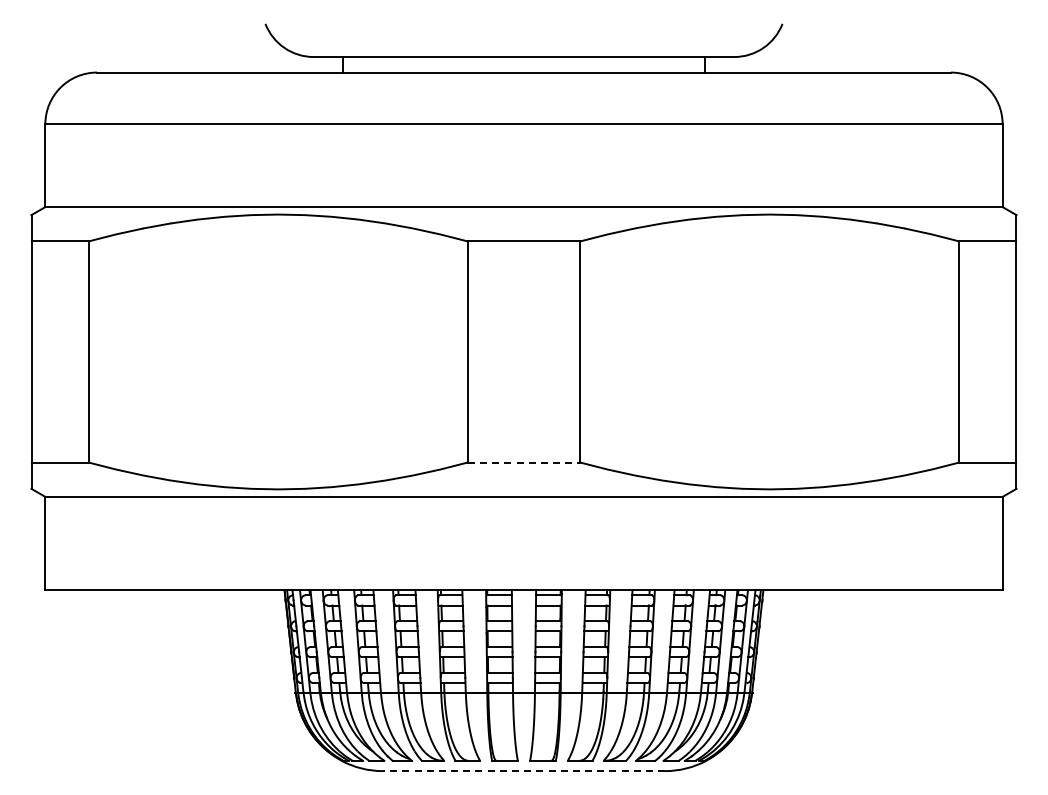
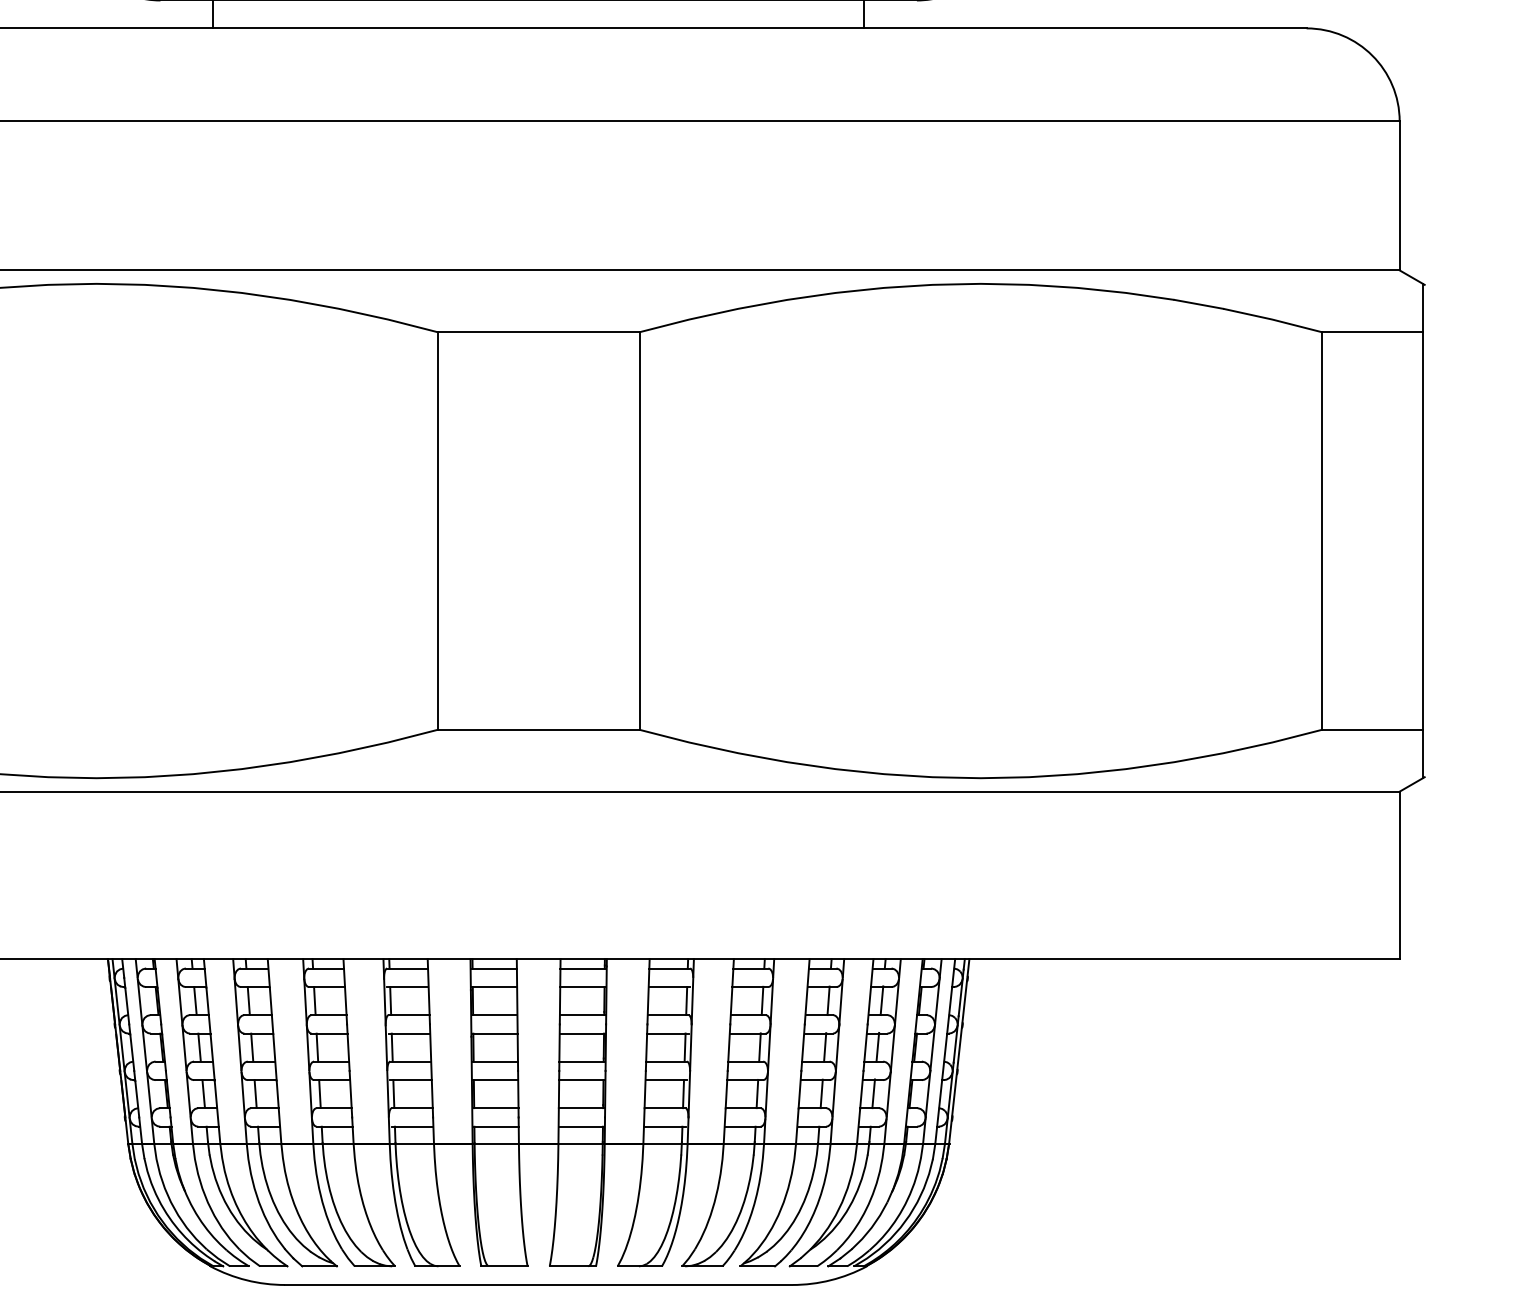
line: (524, 462) -> (539, 729), dashed -> solid
line: (523, 771) -> (537, 1285), dashed -> solid

